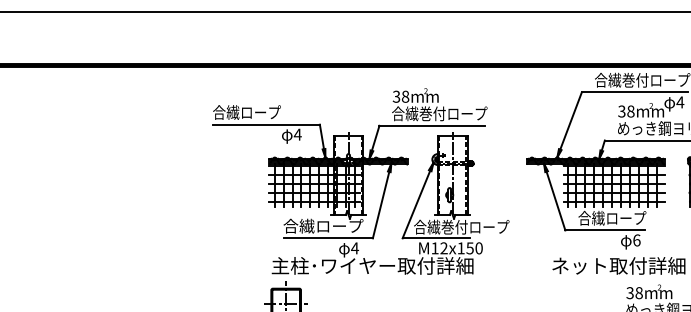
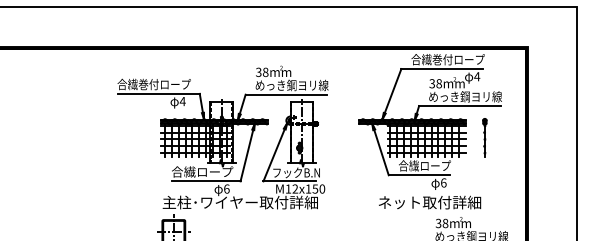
text: (274, 112) -> (164, 84), 合繊ロープ -> 合繊巻付ロープ
text: (439, 113) -> (291, 85), 合繊巻付ロープ -> めっき鋼ヨリ線
text: (461, 226) -> (308, 172), 合繊巻付ロープ -> フックB.N
text: (354, 247) -> (226, 188), 4 -> 6

